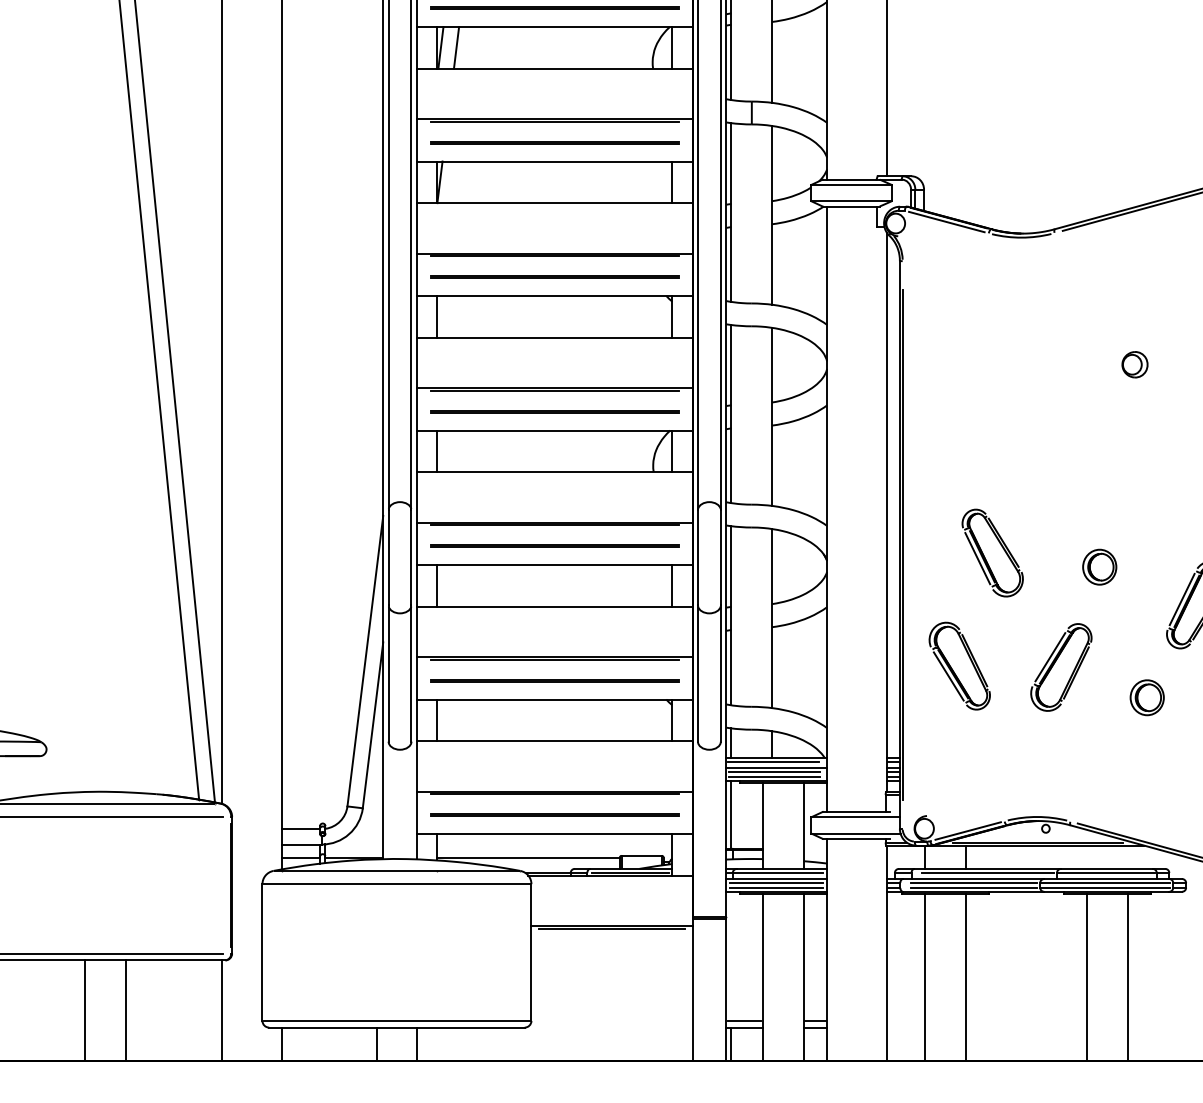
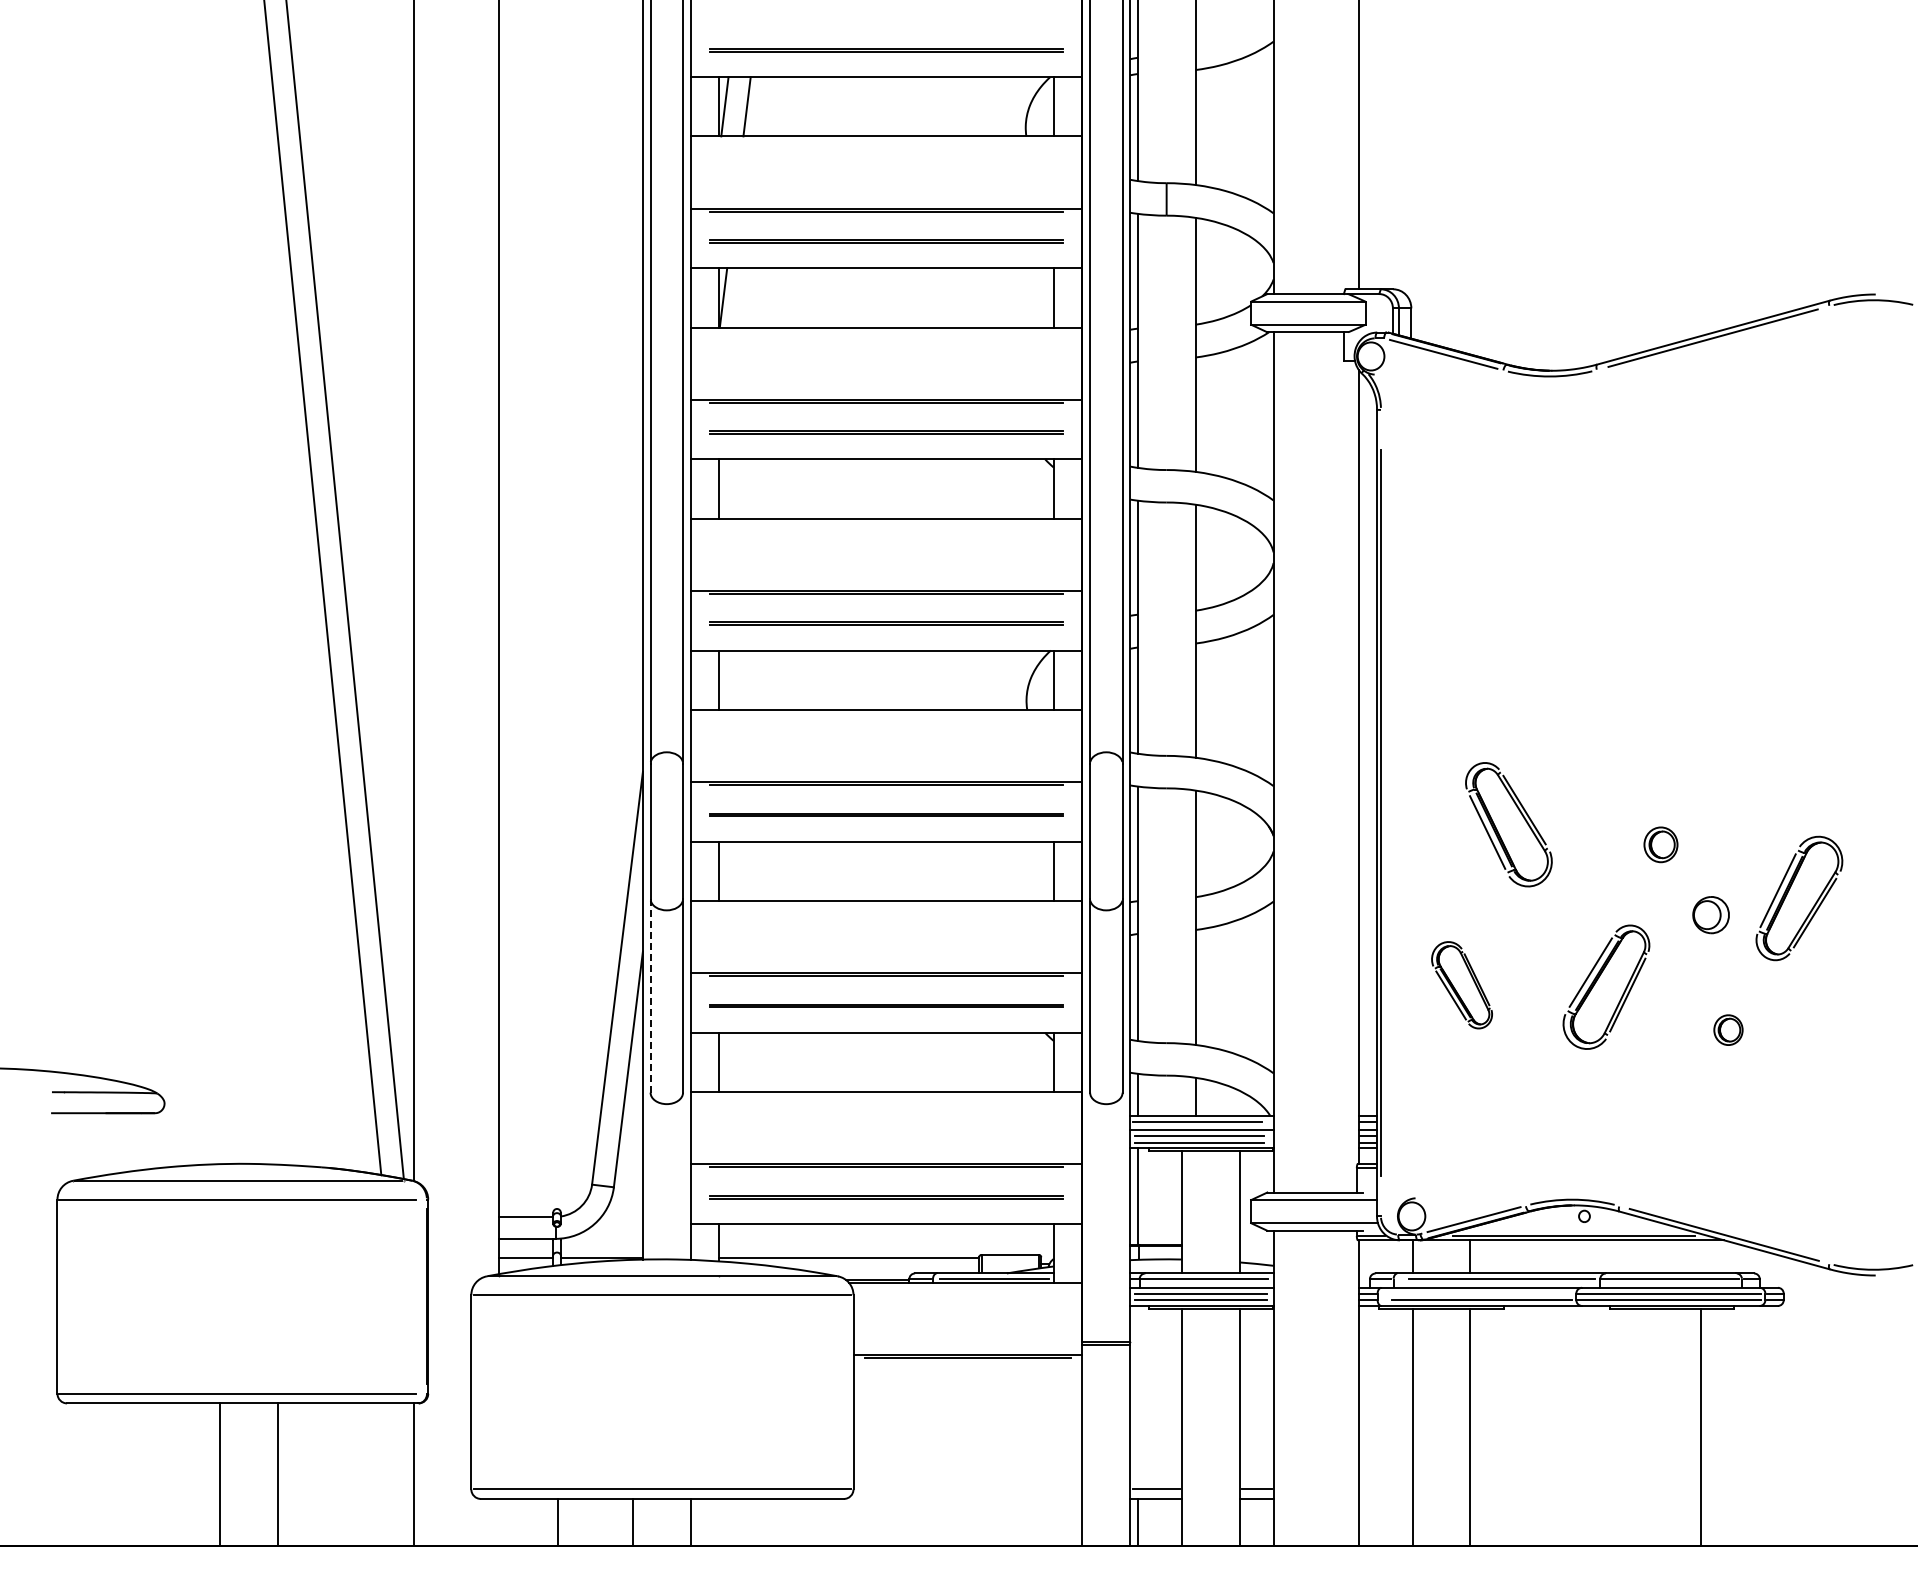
part: (1134, 365) -> (1710, 915), moved
part: (1099, 567) -> (1660, 844), size x0.7
part: (959, 665) -> (1461, 984), size x0.7
line: (388, 673) -> (650, 995), solid -> dashed
part: (1147, 697) -> (1728, 1029), size x0.6
line: (973, 883) -> (1481, 1293), removed
line: (1086, 977) -> (1642, 1427), removed
line: (281, 1044) -> (557, 1522), moved

